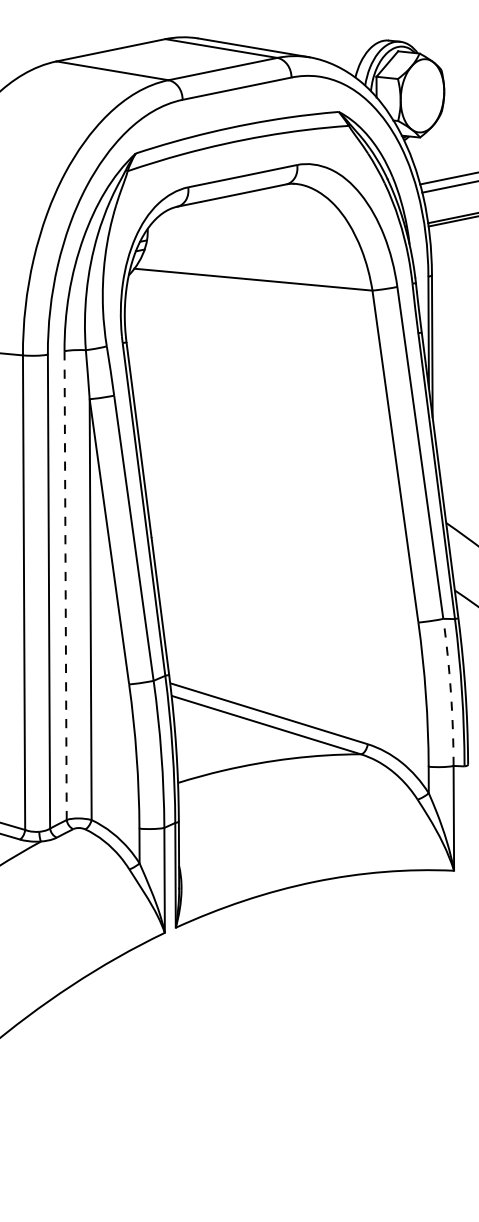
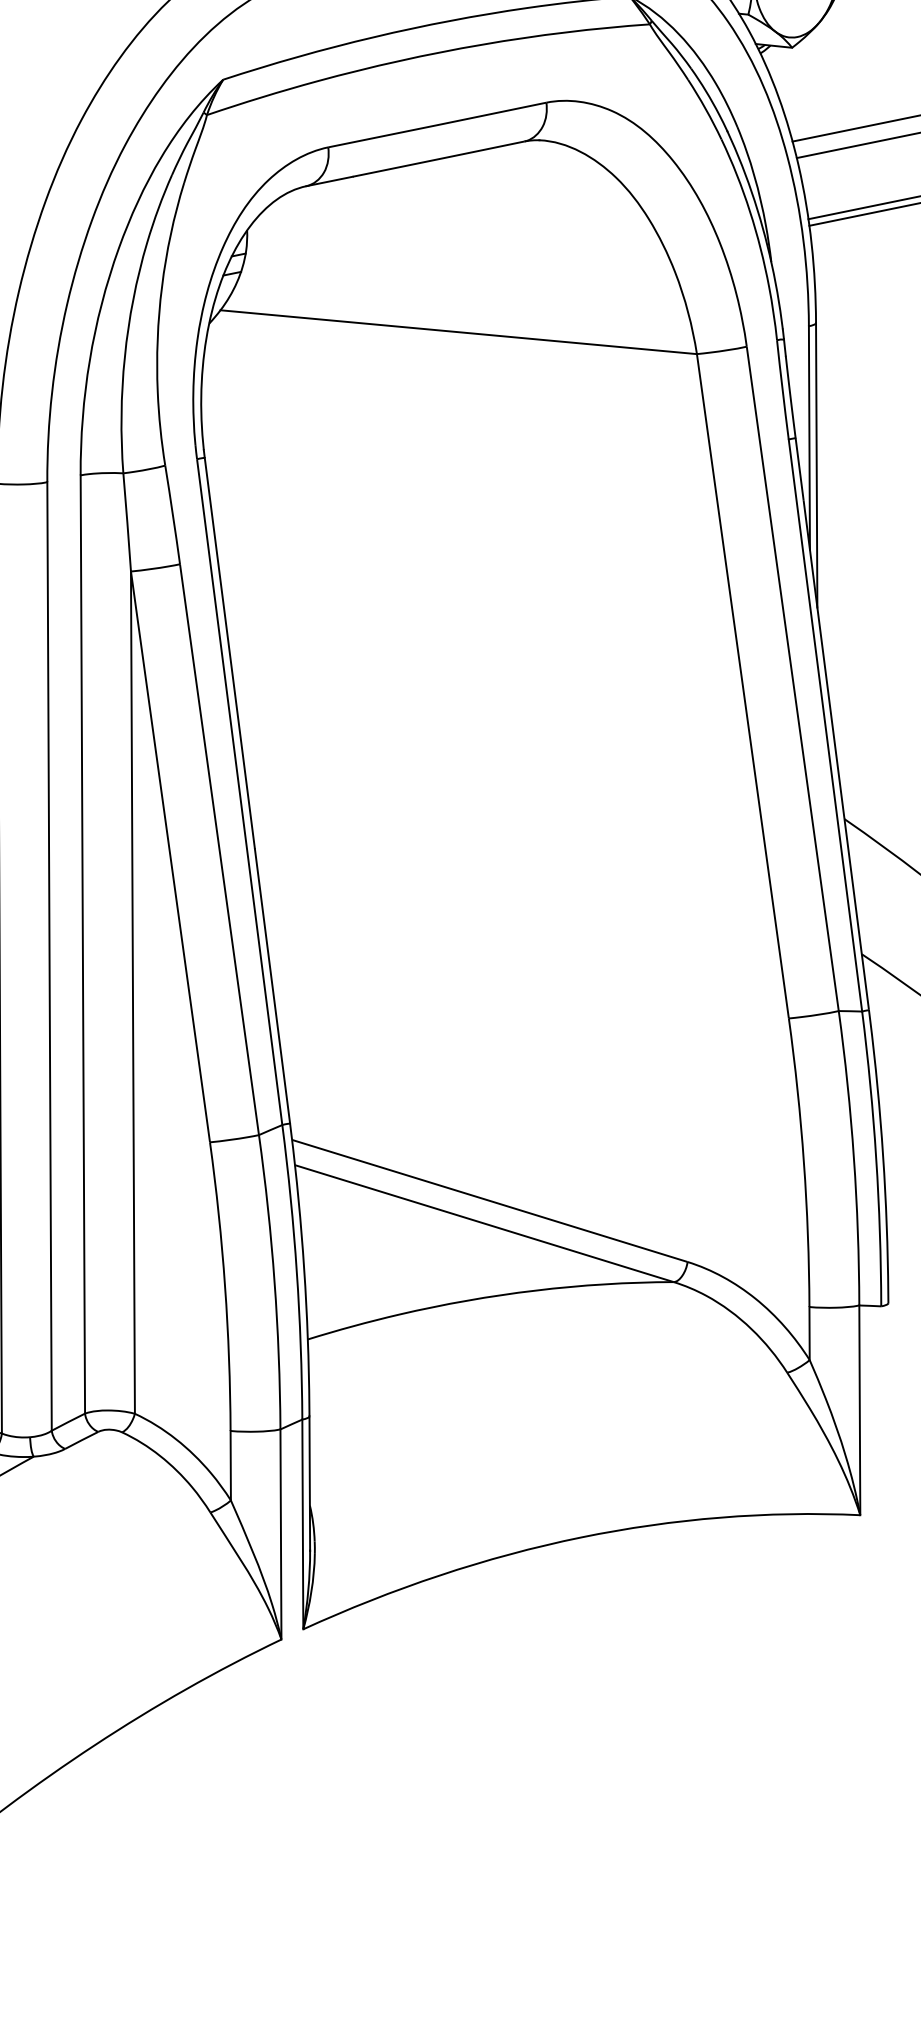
line: (65, 586) -> (82, 946), dashed -> solid
arc: (450, 692) -> (853, 1158), dashed -> solid

